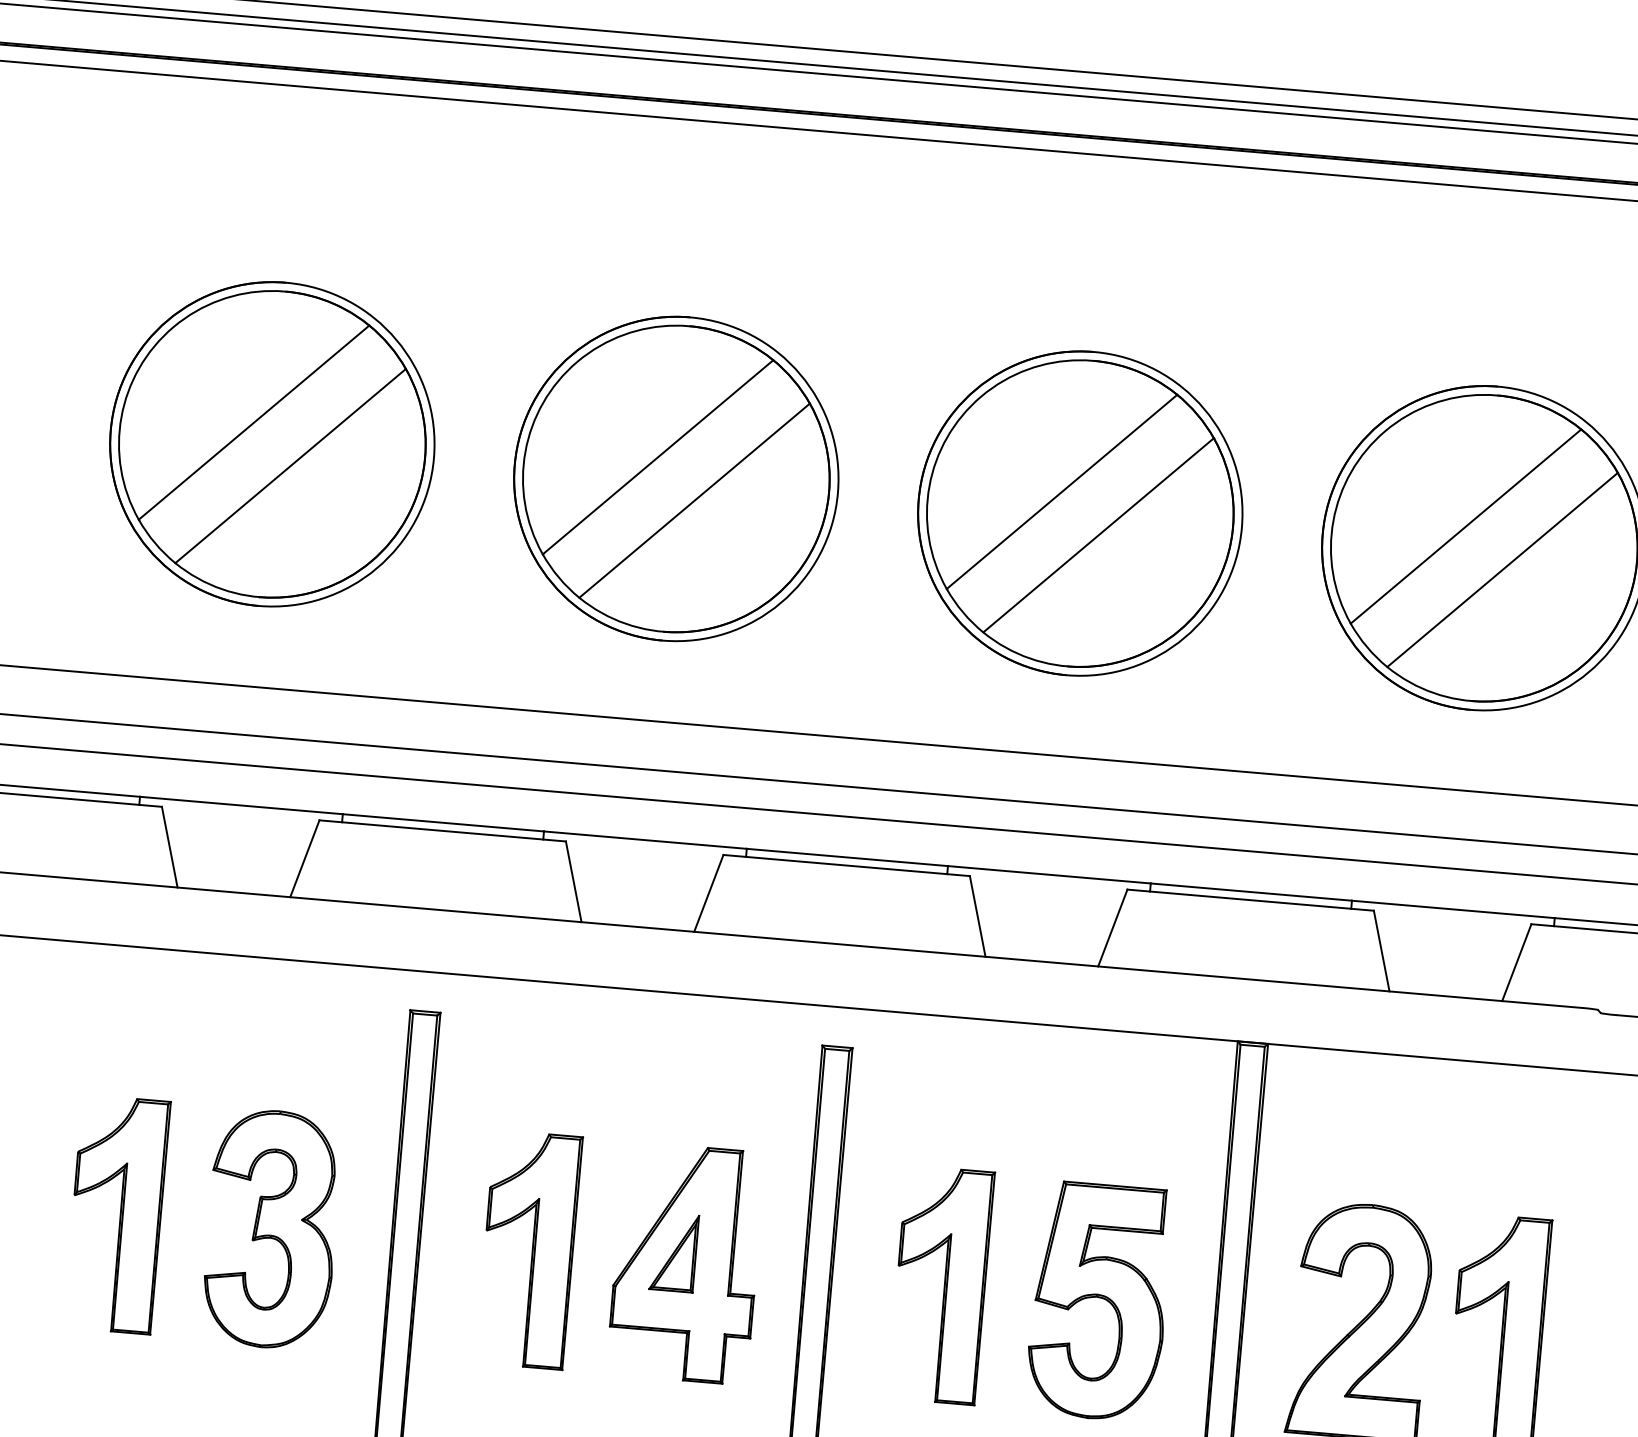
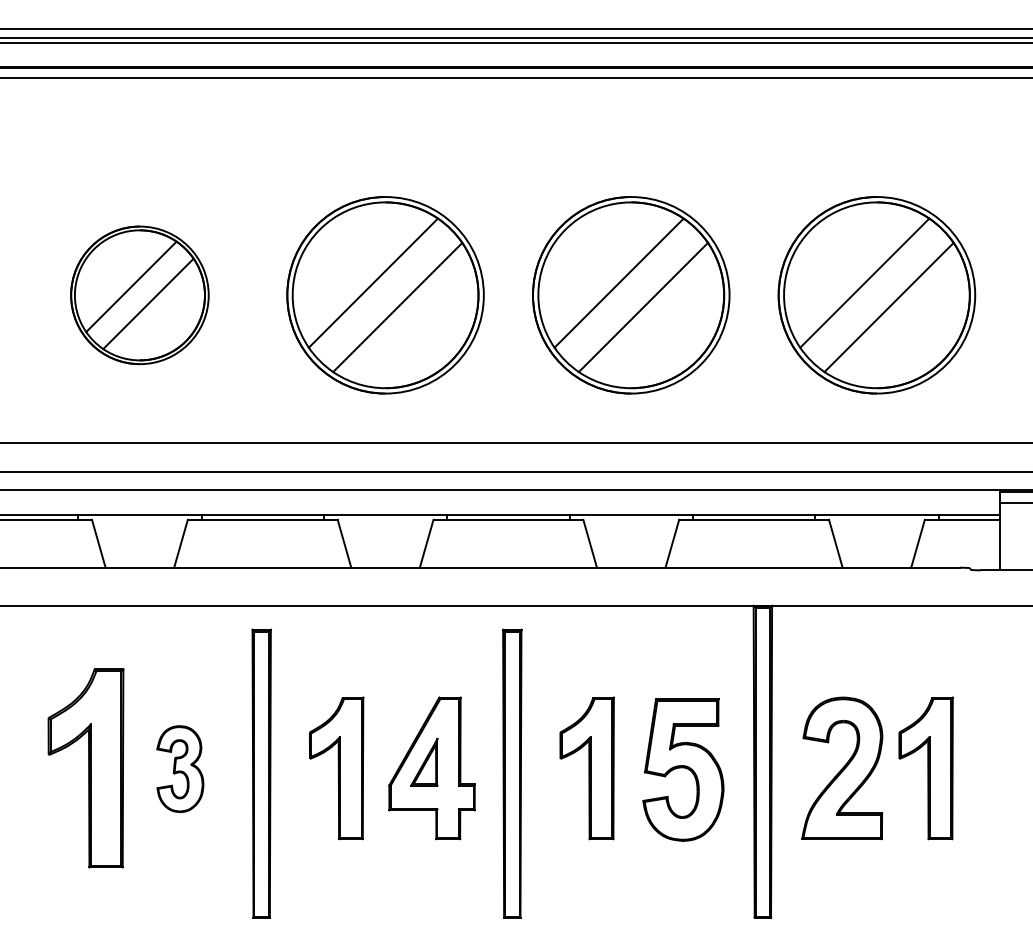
part: (271, 444) -> (139, 295), size x0.7
part: (116, 1214) -> (85, 768), size x1.4
part: (272, 1228) -> (180, 768), size x0.6

